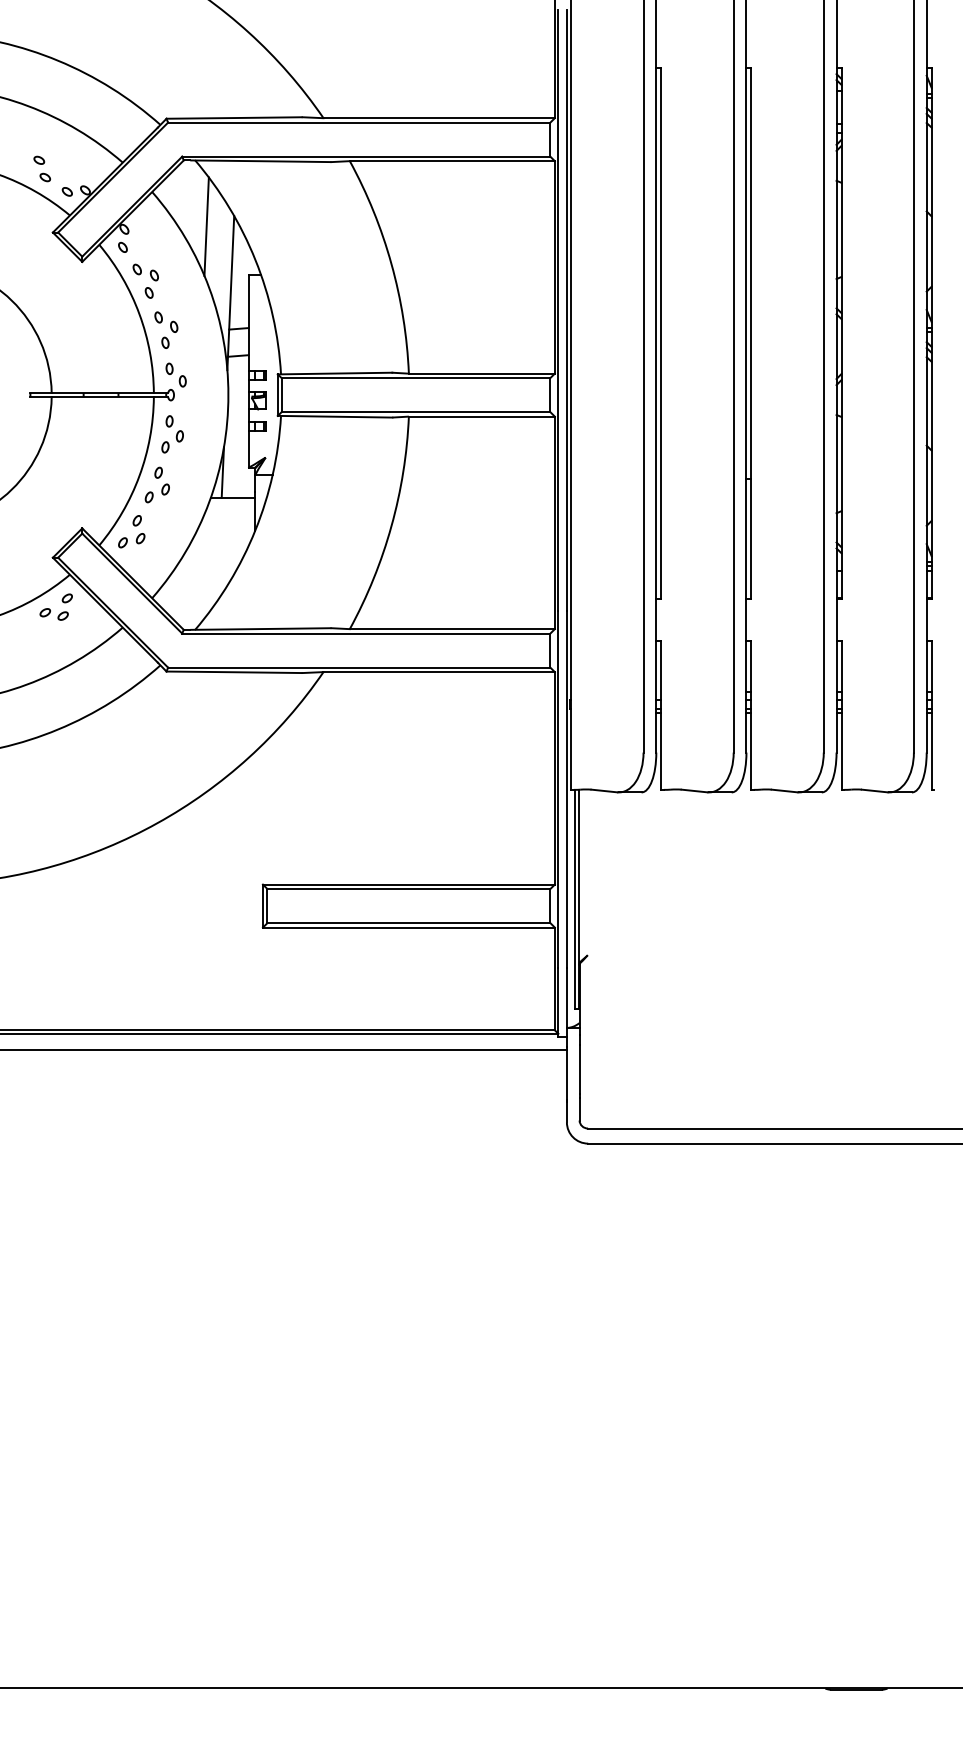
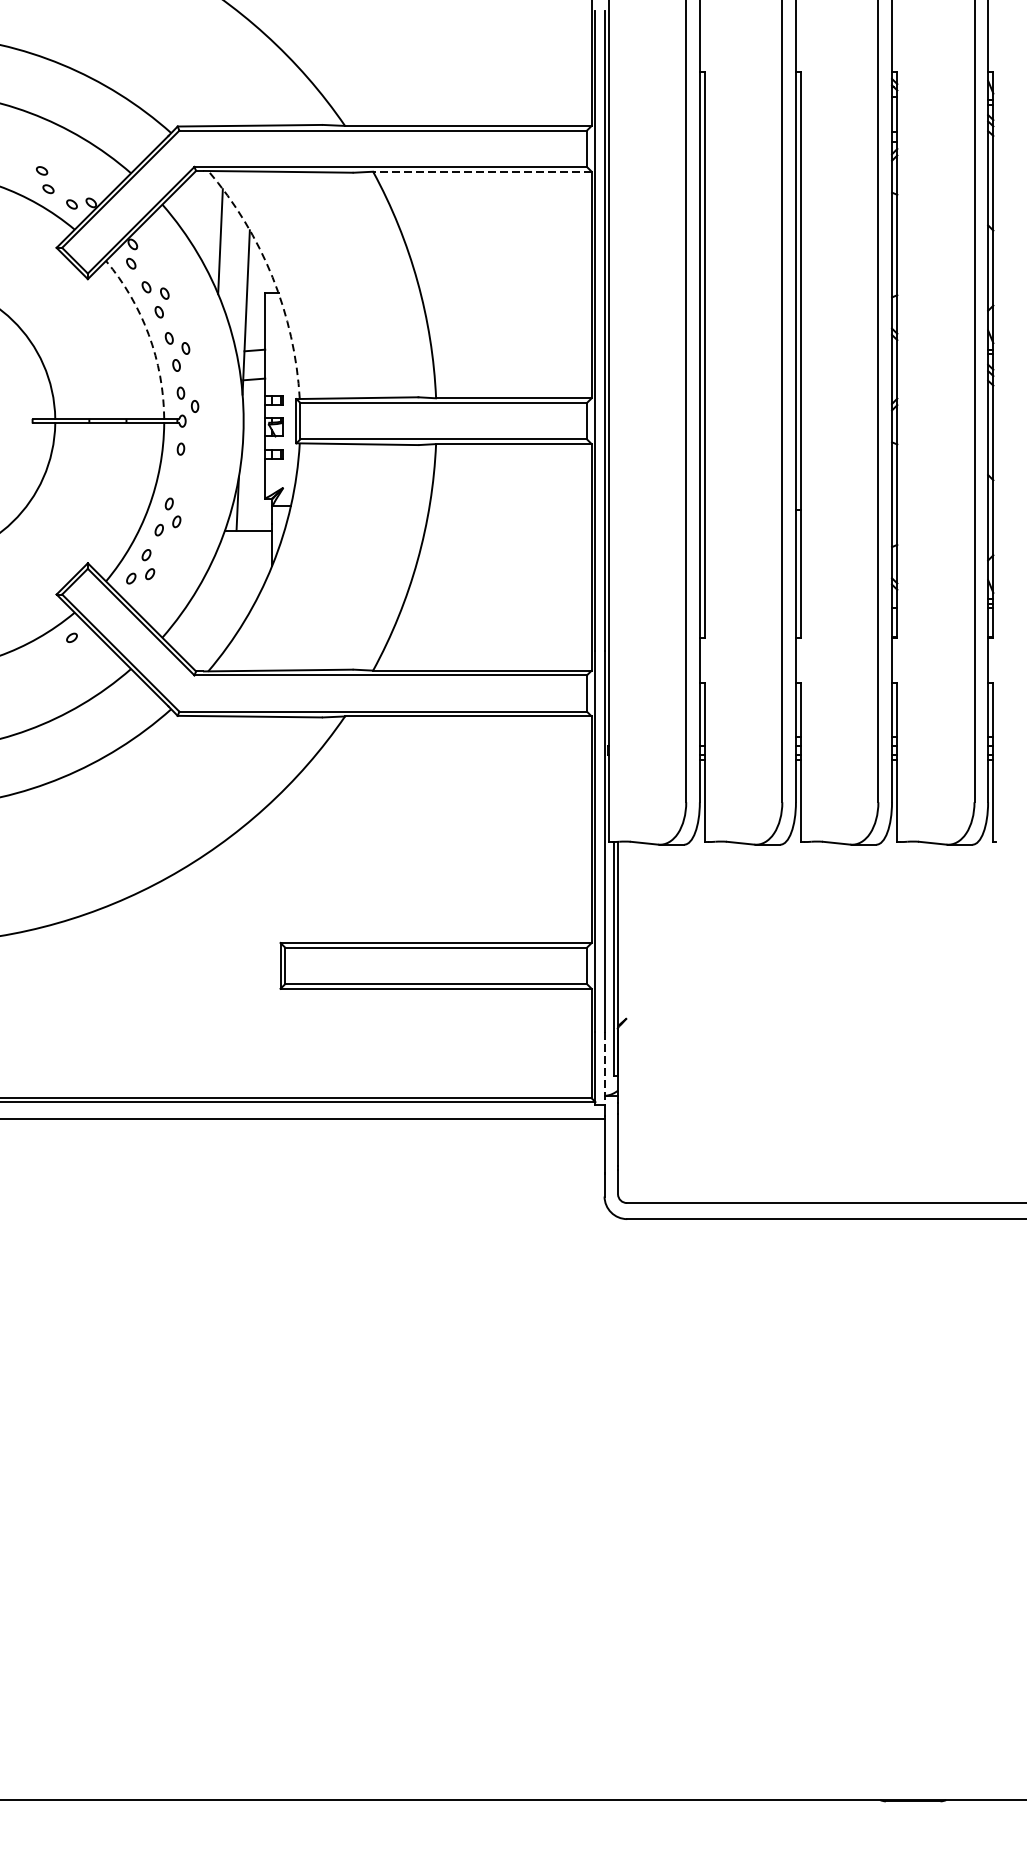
line: (452, 161) -> (482, 172), solid -> dashed
arc: (255, 260) -> (272, 277), solid -> dashed
arc: (139, 314) -> (148, 335), solid -> dashed
part: (172, 441) -> (184, 470), removed
part: (53, 614) -> (57, 655), removed
line: (566, 1003) -> (604, 1069), solid -> dashed

